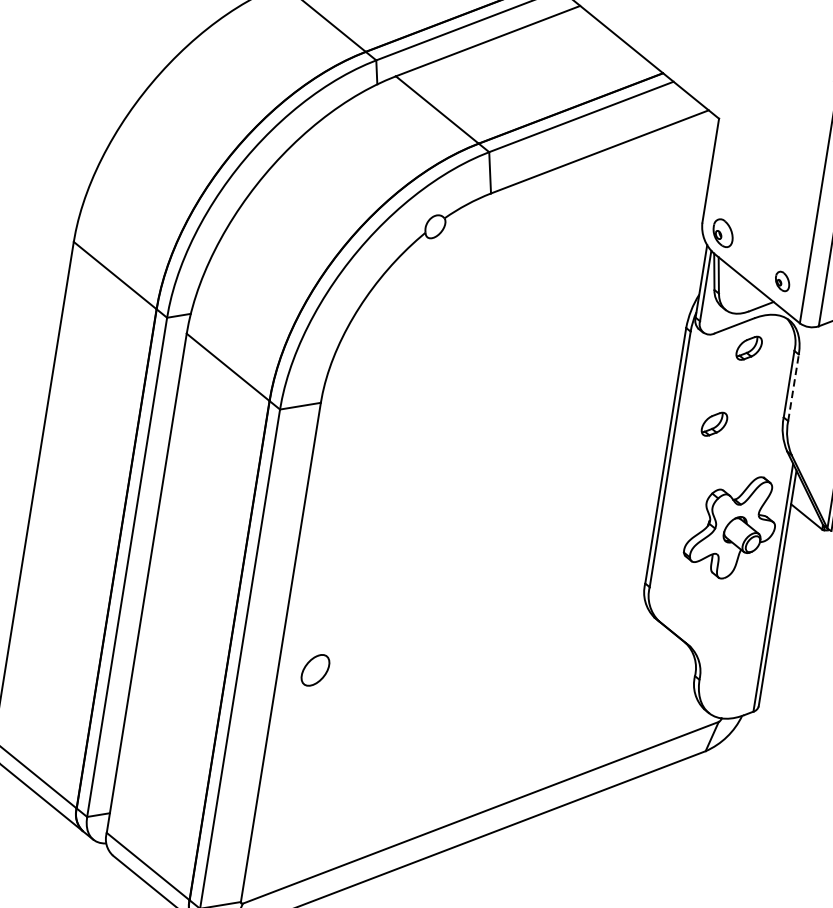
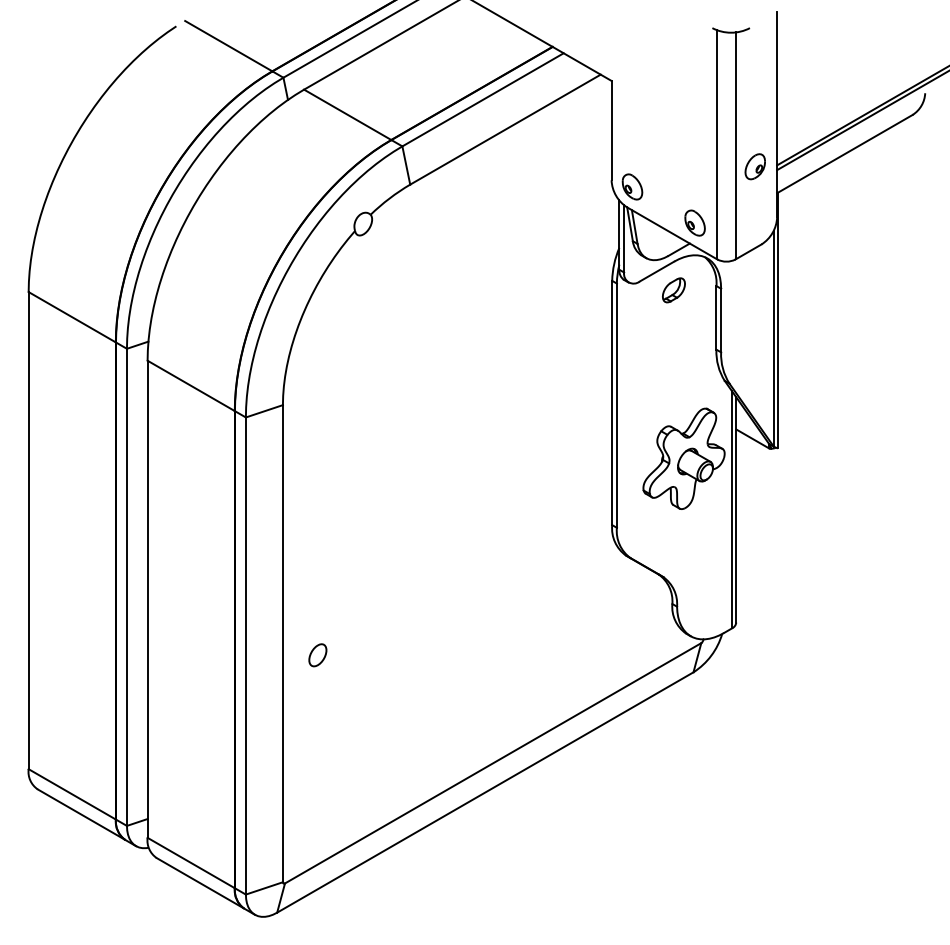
part: (782, 280) -> (694, 222), size x1.43
line: (793, 387) -> (721, 320), dashed -> solid
part: (714, 424) -> (652, 366), removed
part: (315, 670) -> (317, 655), size x0.71

